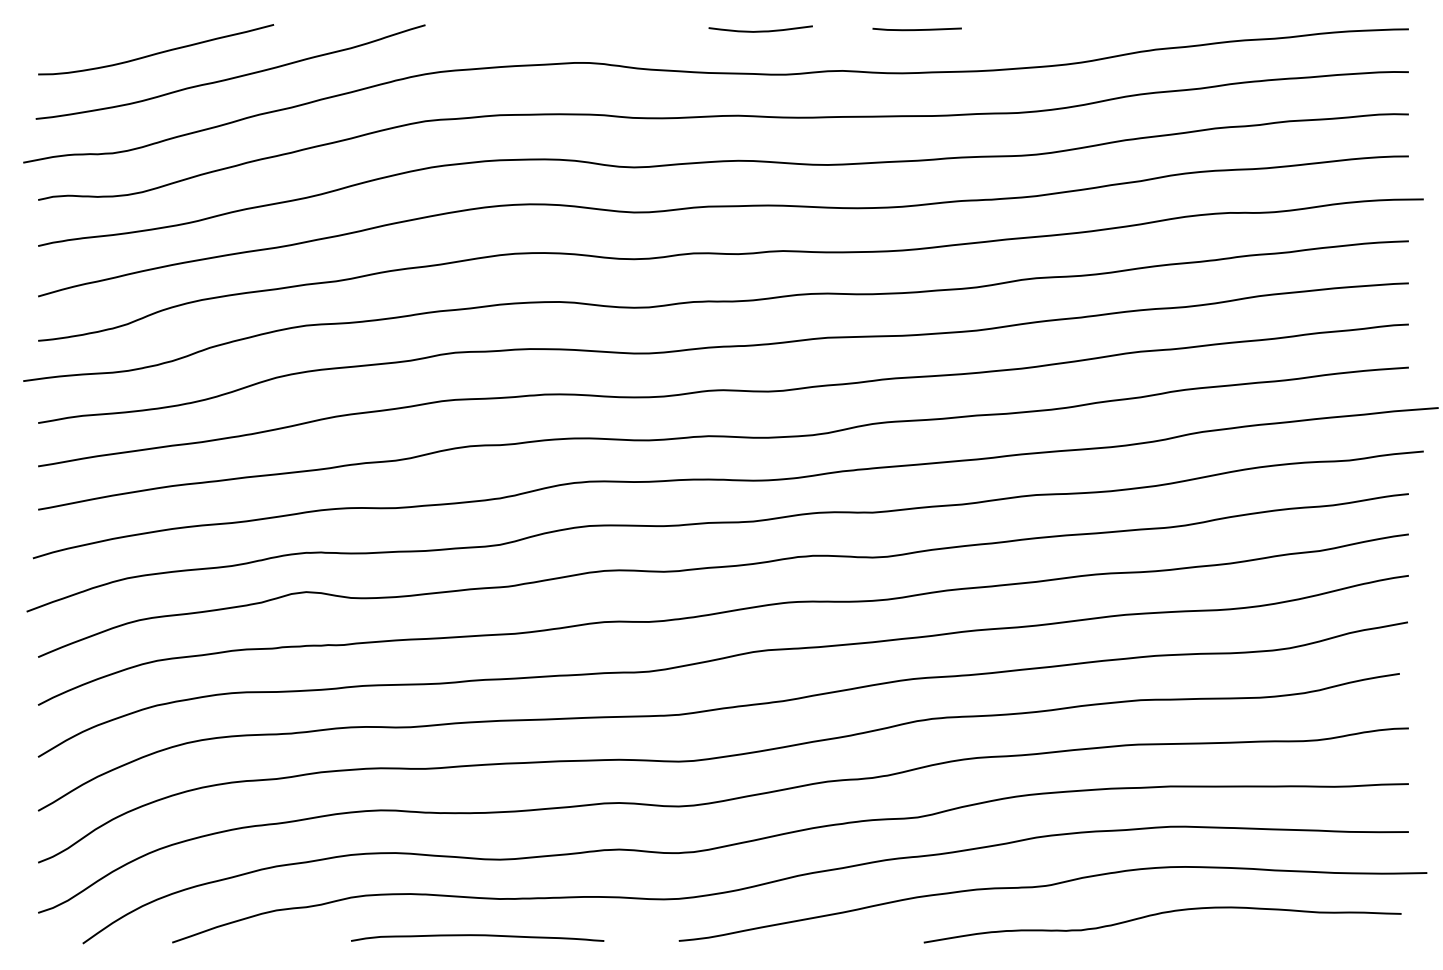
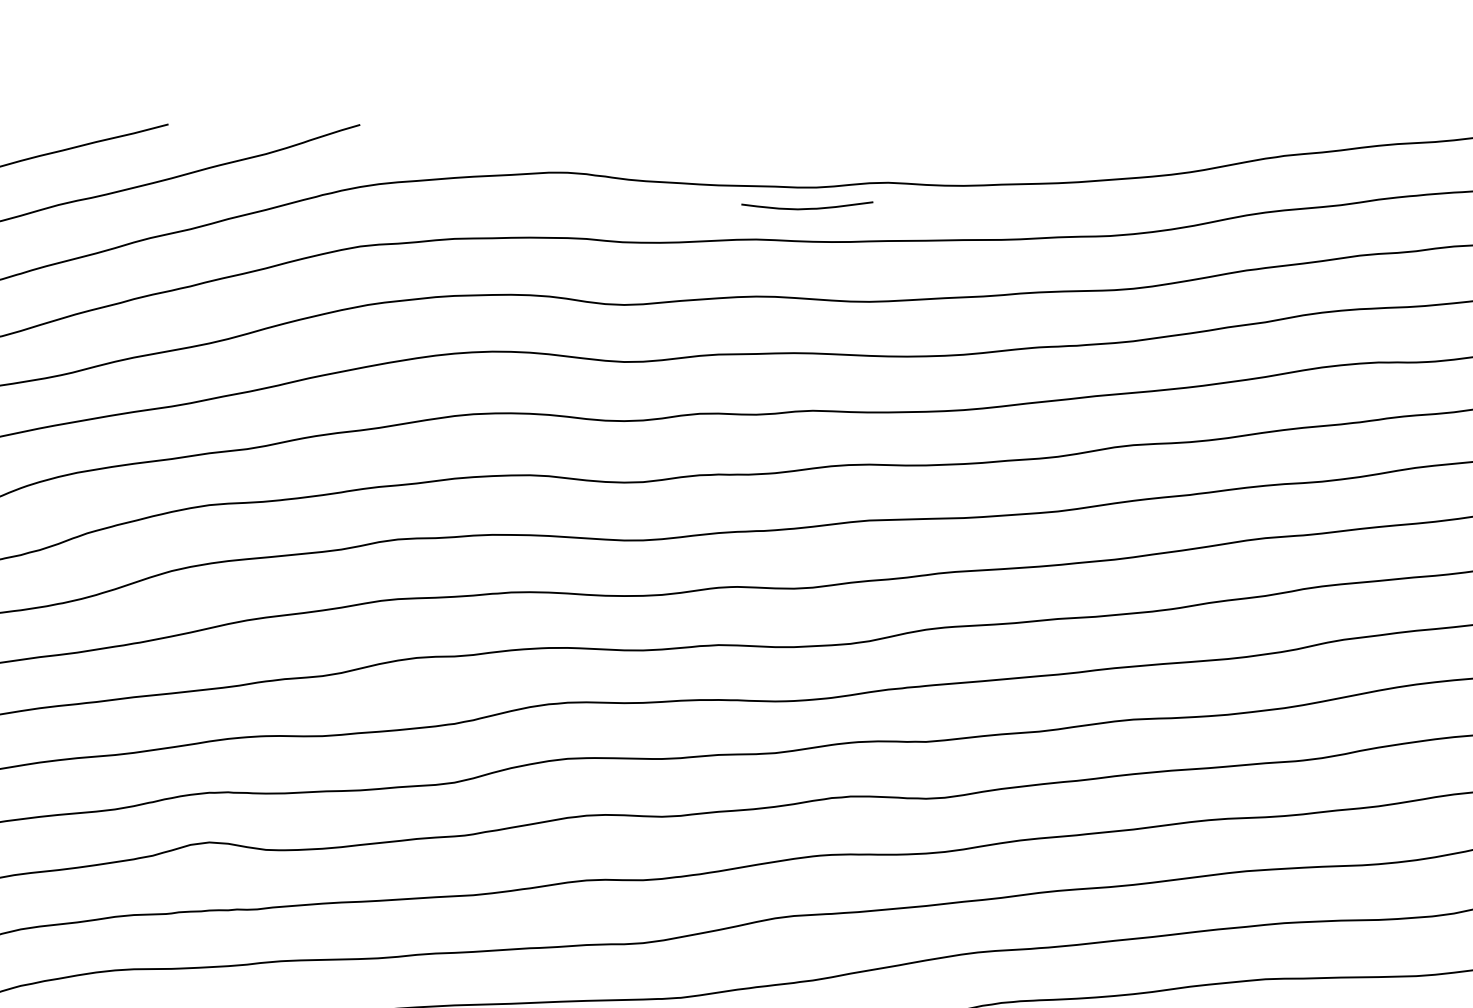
curve: (916, 29) -> (981, 130), removed
curve: (760, 30) -> (807, 207), moved

